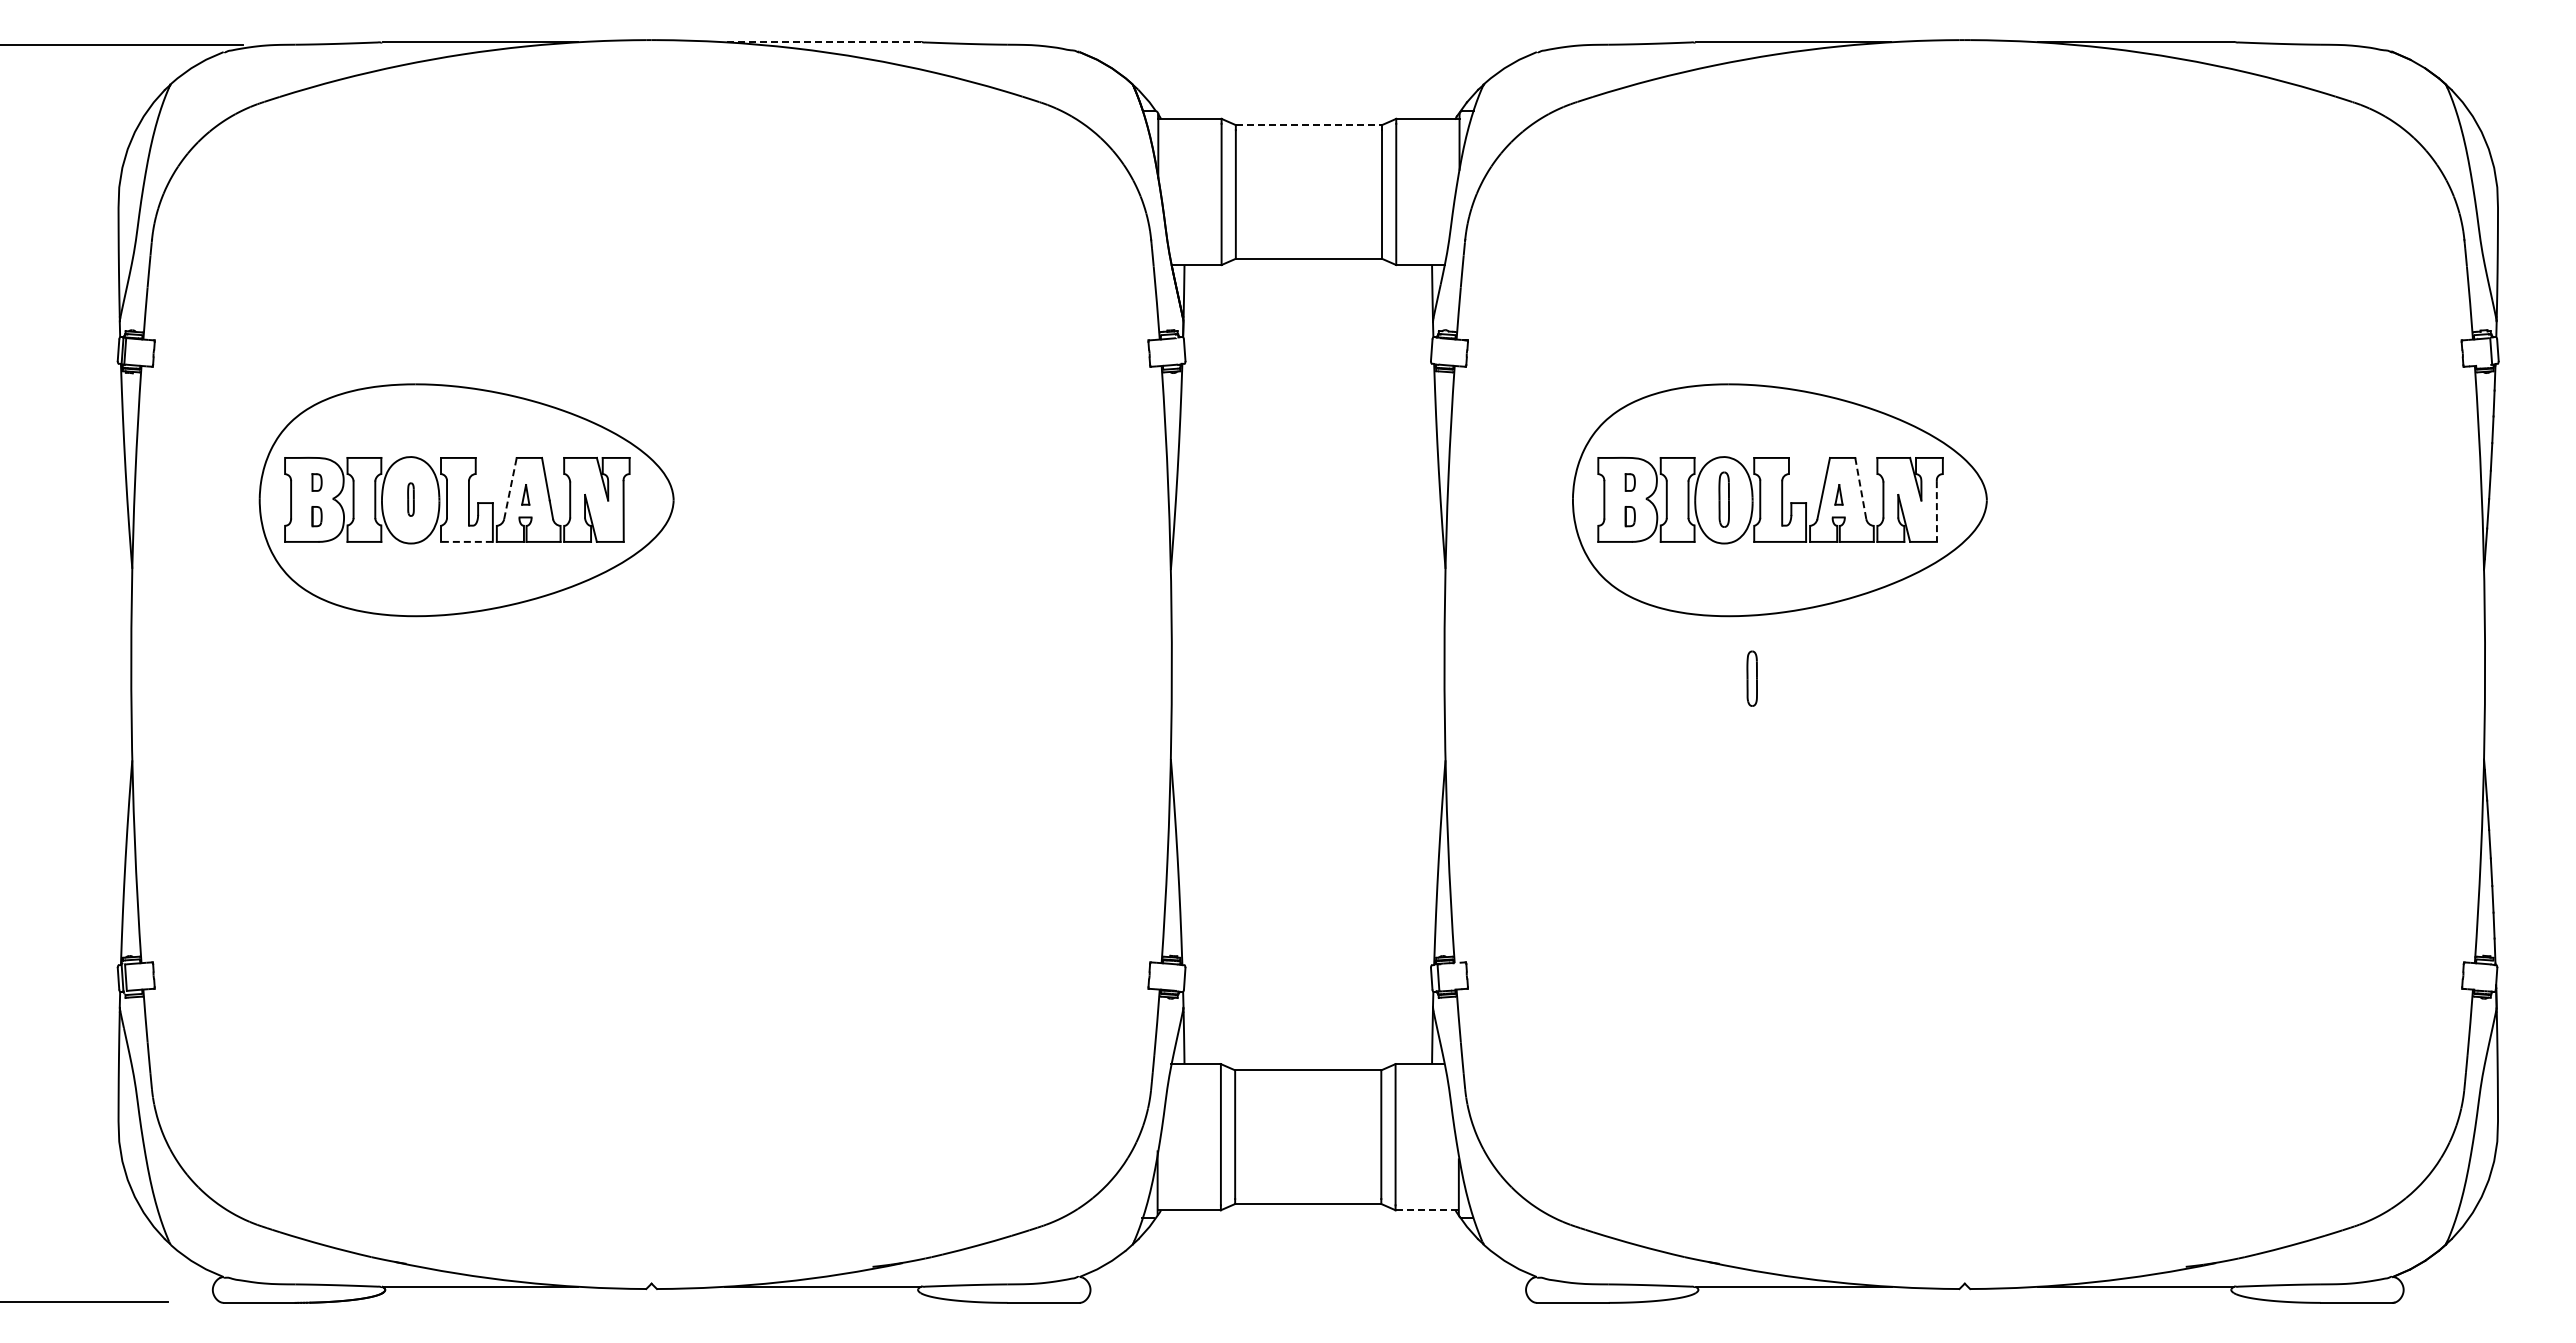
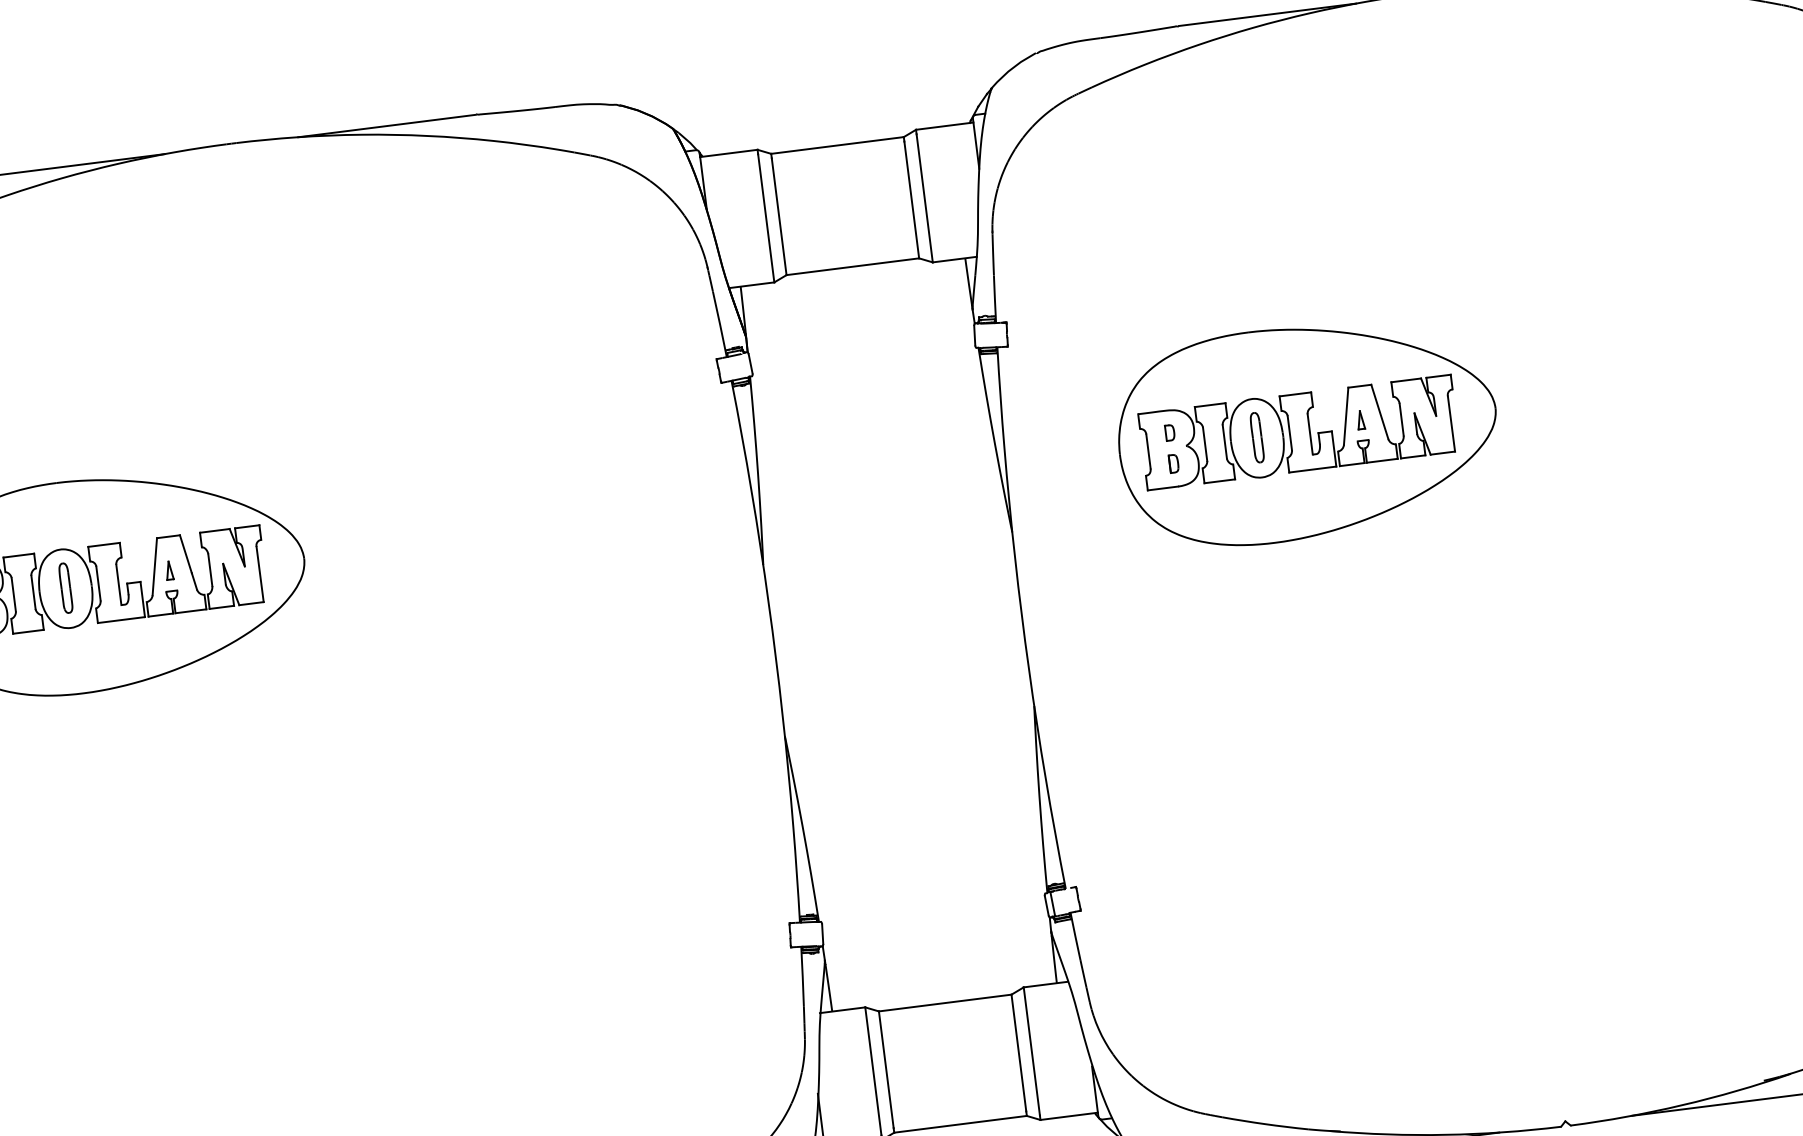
line: (822, 42) -> (386, 126), dashed -> solid
line: (1309, 125) -> (838, 145), dashed -> solid
line: (510, 488) -> (154, 566), dashed -> solid
line: (1860, 489) -> (1379, 412), dashed -> solid
part: (410, 499) -> (65, 588), size x1.67
line: (1936, 512) -> (1451, 424), dashed -> solid
line: (466, 541) -> (121, 619), dashed -> solid
part: (1751, 678) -> (1302, 596), removed
line: (1427, 1210) -> (1069, 1116), dashed -> solid

